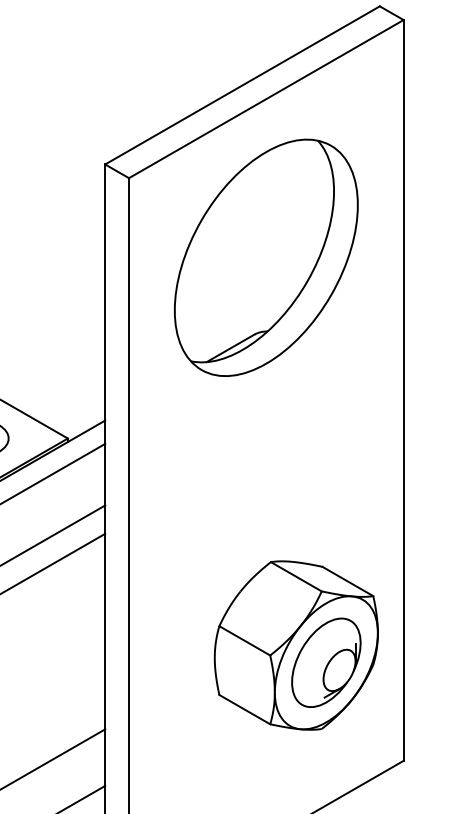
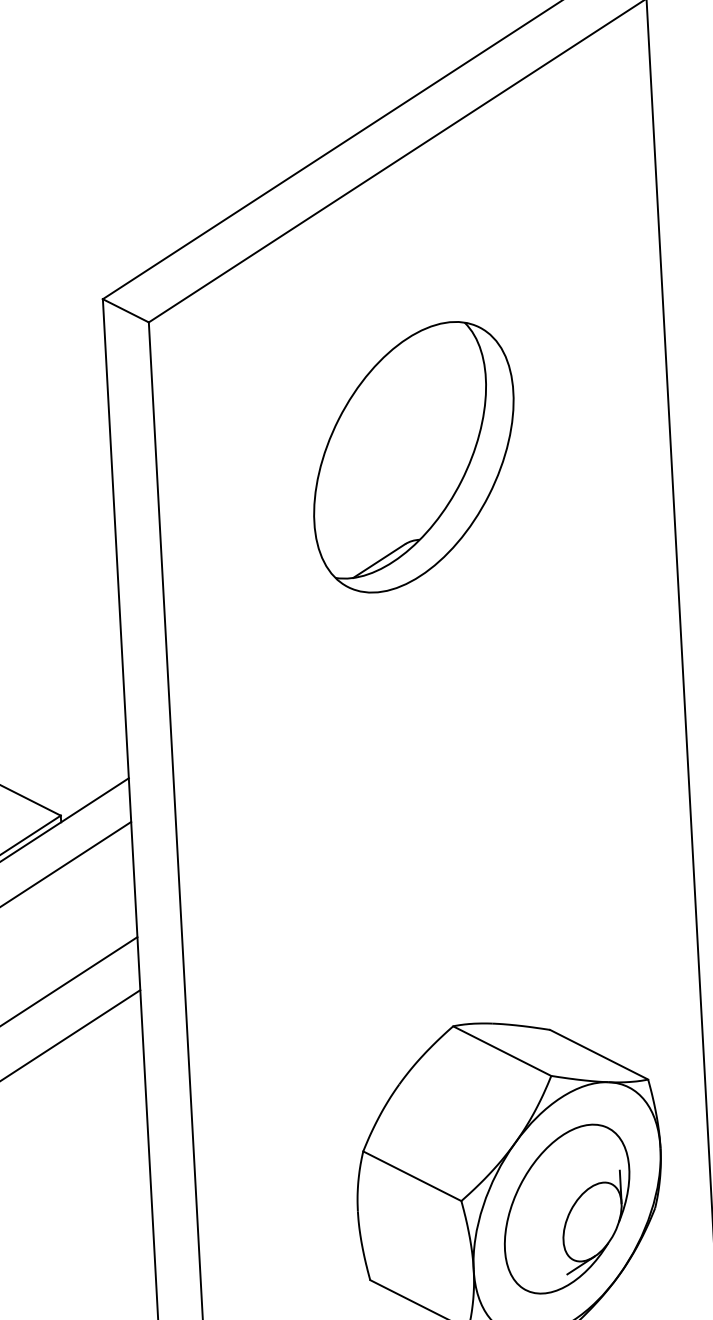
part: (266, 257) -> (414, 456), size x0.6

